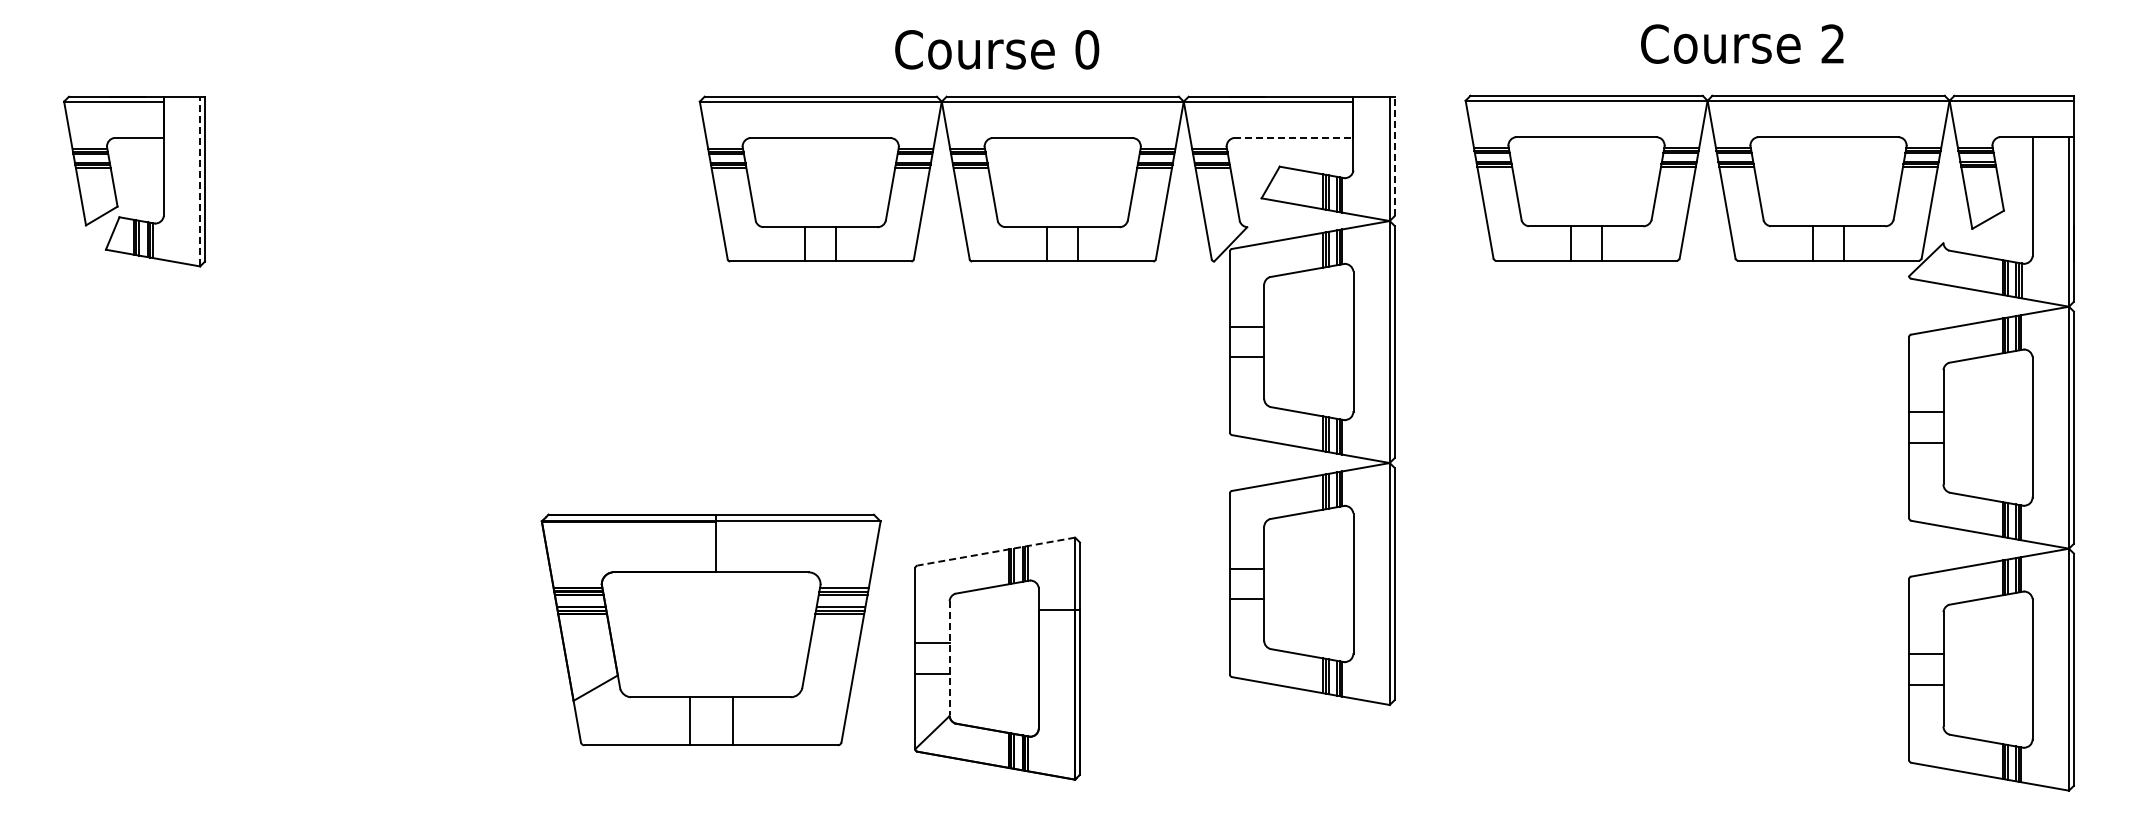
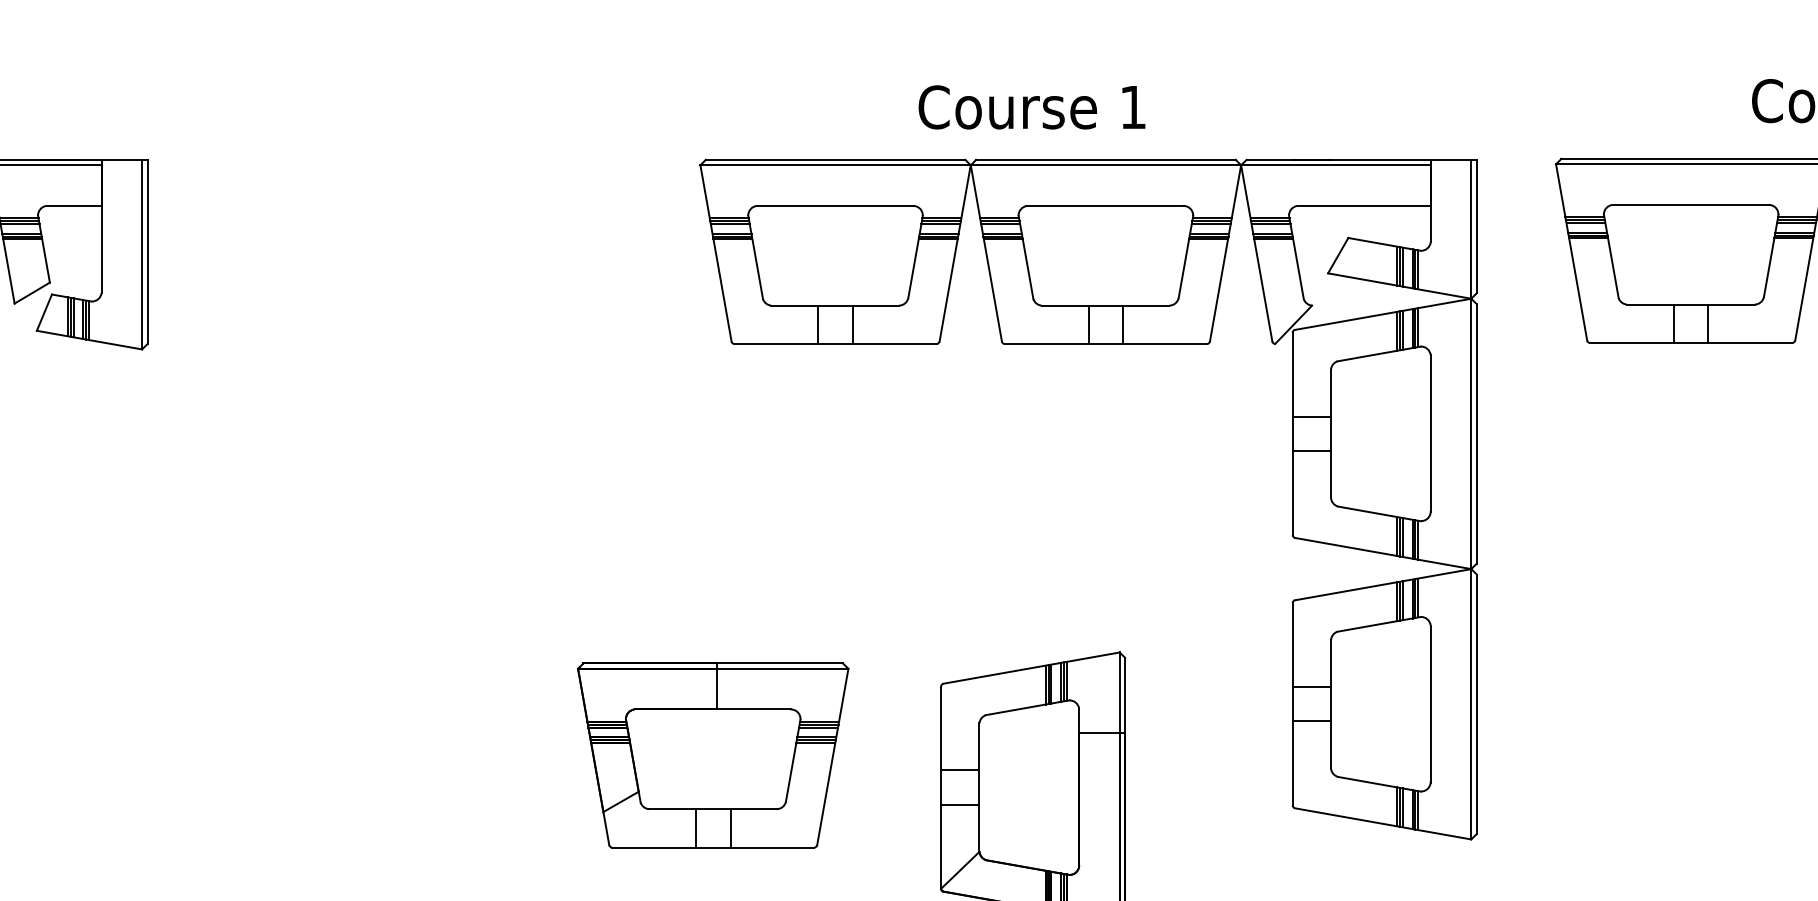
text: (1087, 49) -> (1133, 107), 0 -> 1
line: (1293, 137) -> (1363, 205), dashed -> solid
line: (1394, 156) -> (1476, 226), dashed -> solid
line: (200, 181) -> (142, 254), dashed -> solid
line: (995, 551) -> (1030, 667), dashed -> solid
part: (711, 629) -> (713, 755), size x0.71
line: (949, 658) -> (979, 787), dashed -> solid

